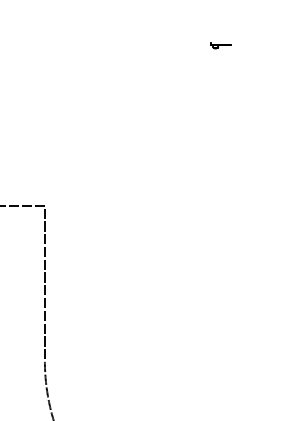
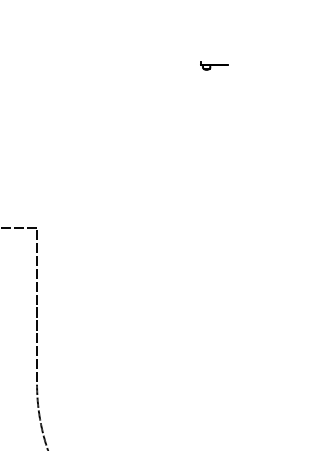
part: (220, 45) -> (214, 65), size x1.4

